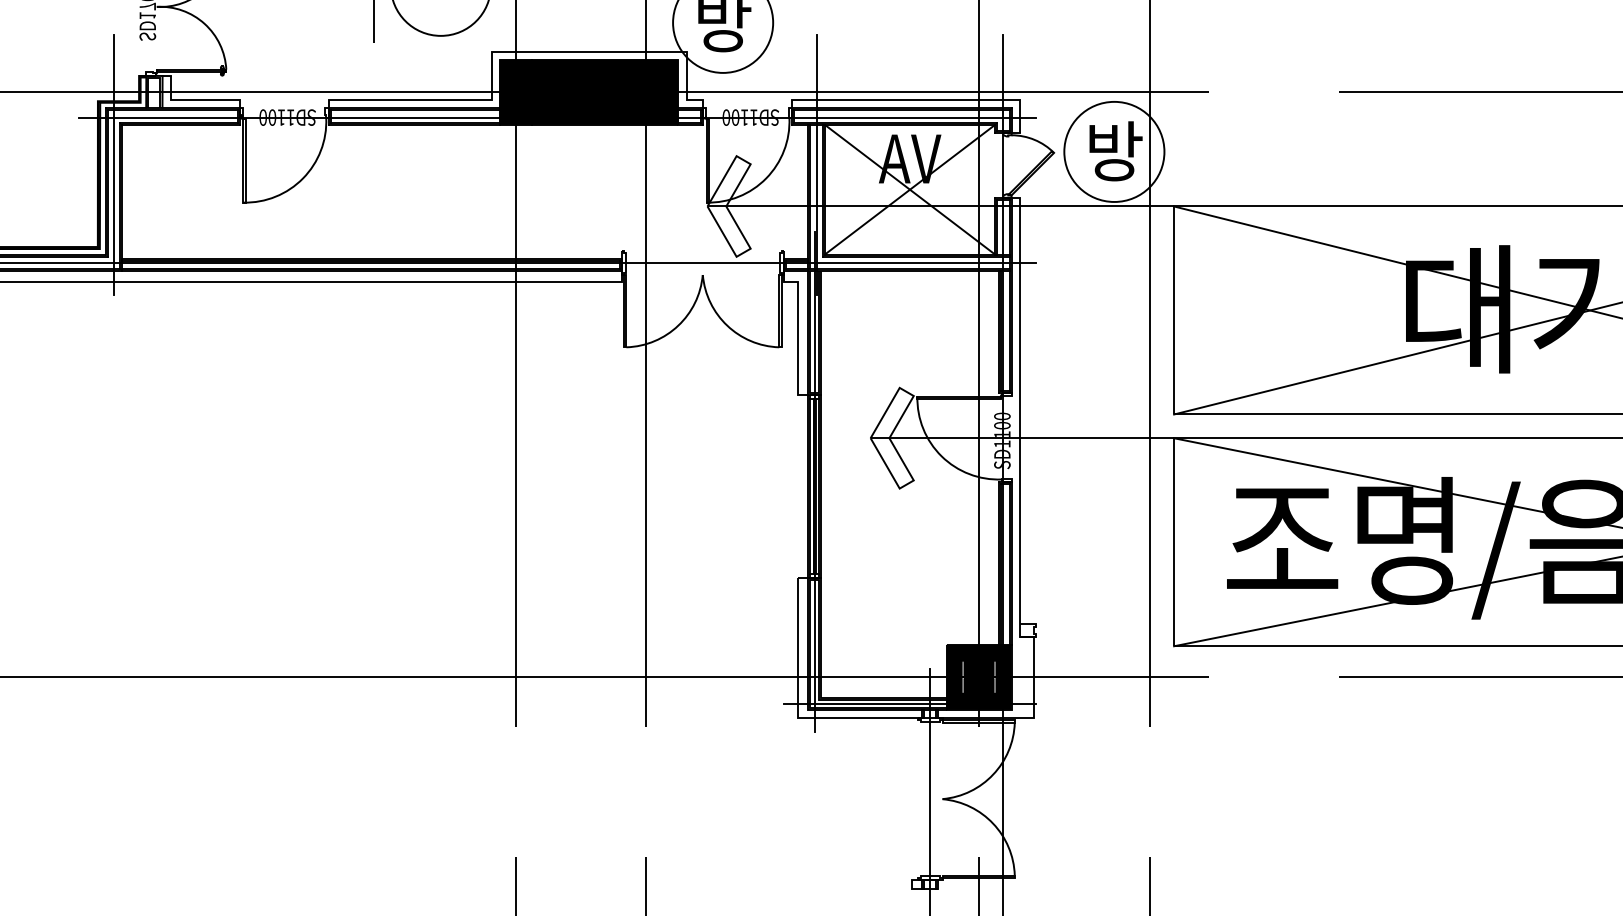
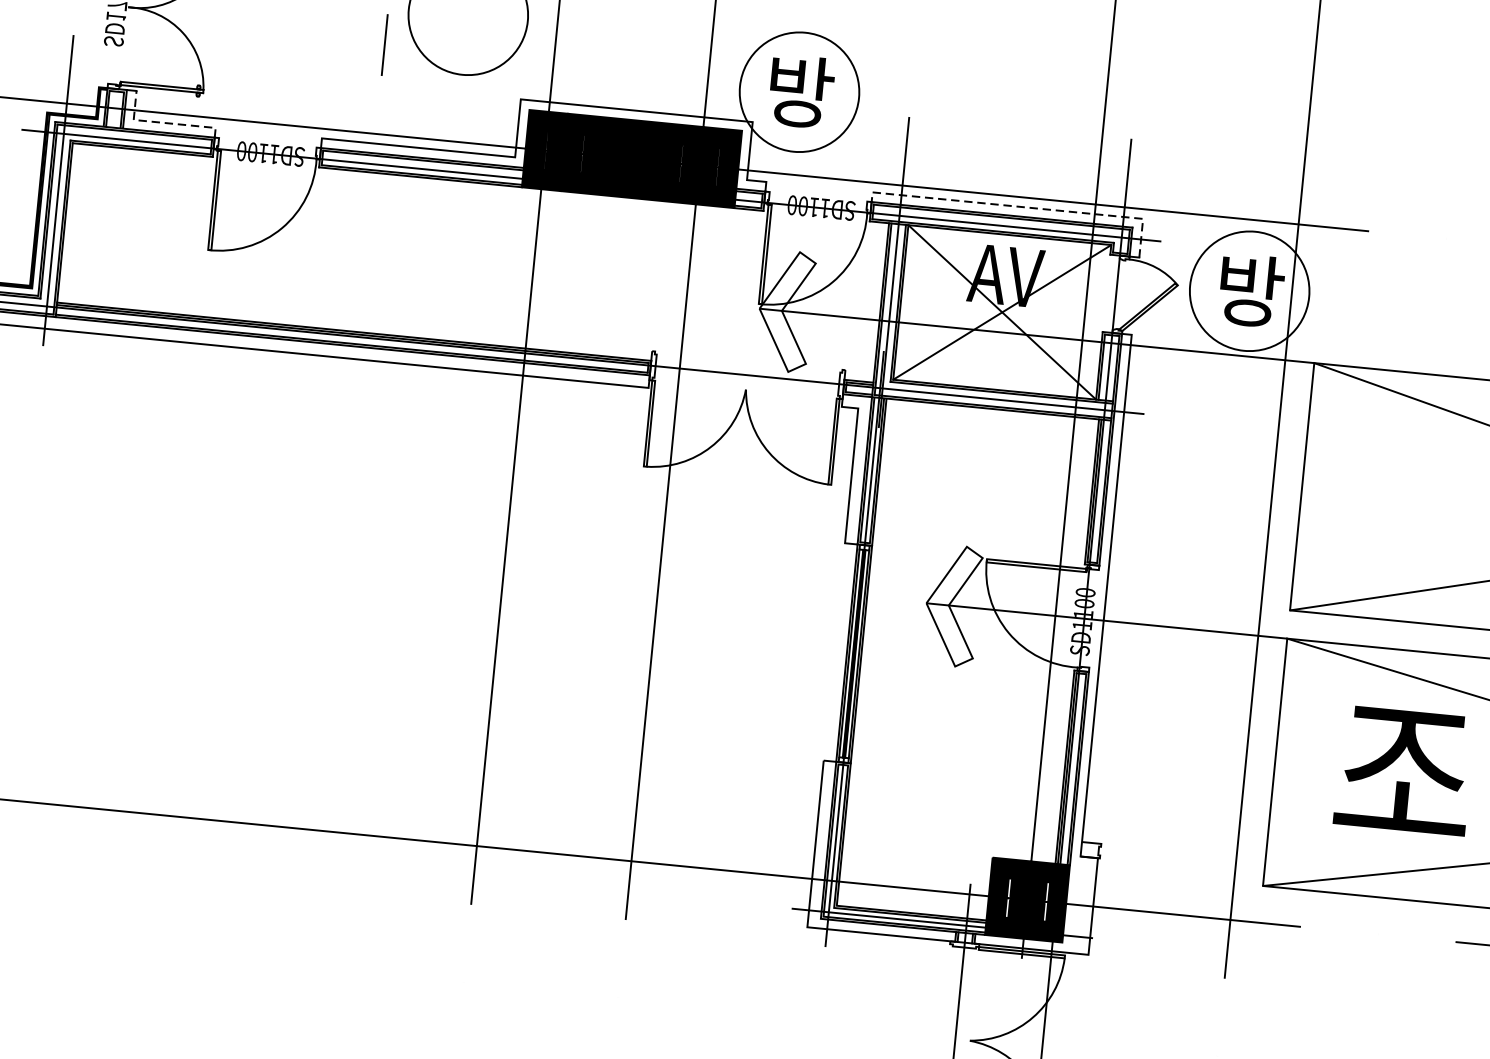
line: (196, 100) -> (164, 123), solid -> dashed
line: (917, 100) -> (1021, 207), solid -> dashed

